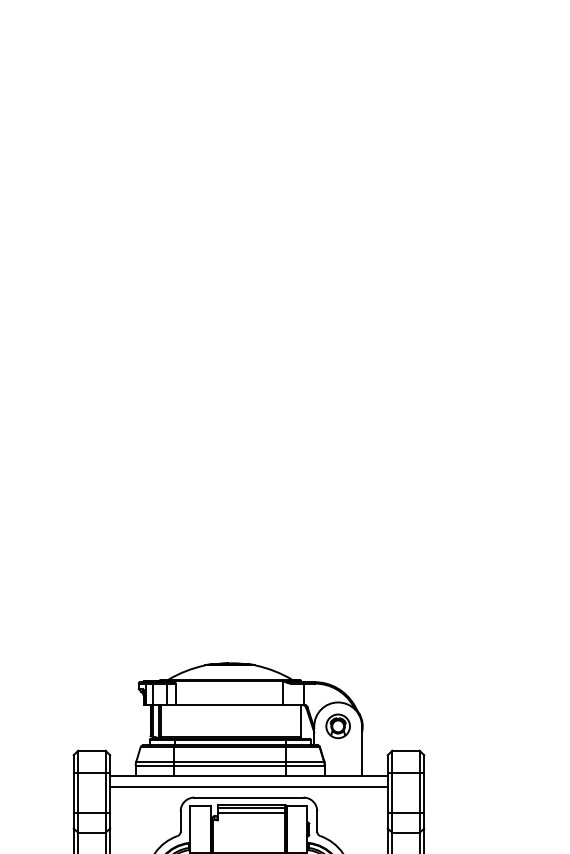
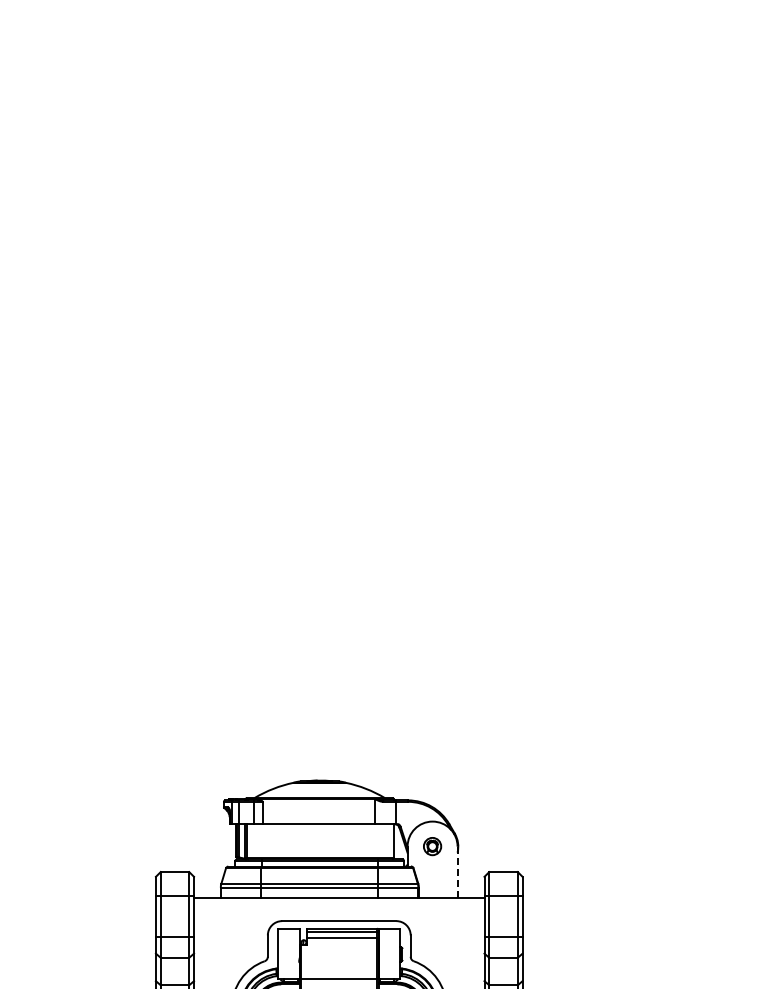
part: (338, 726) -> (432, 846), size x0.7
line: (361, 751) -> (457, 872), solid -> dashed
line: (249, 787) -> (339, 910), removed

